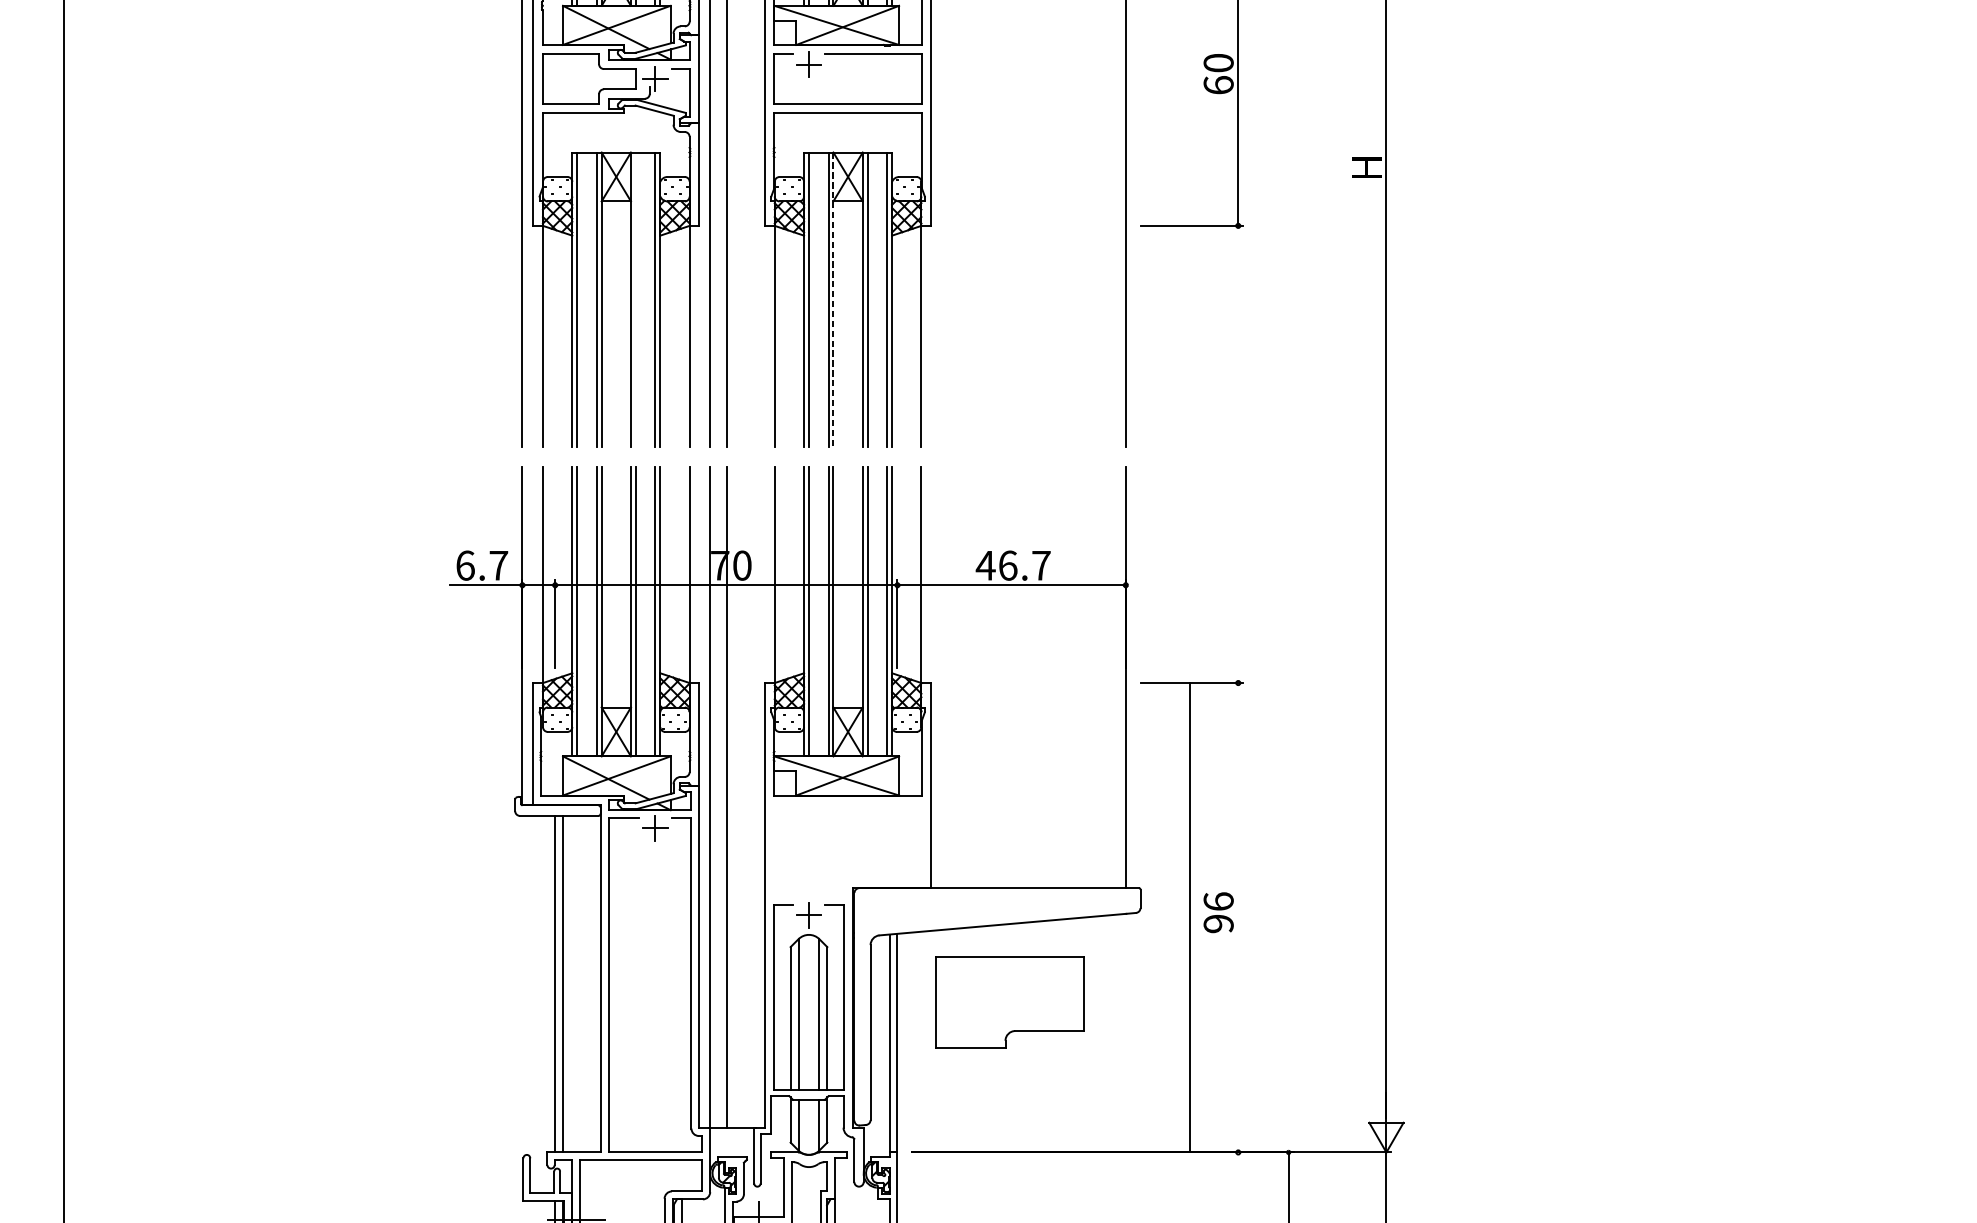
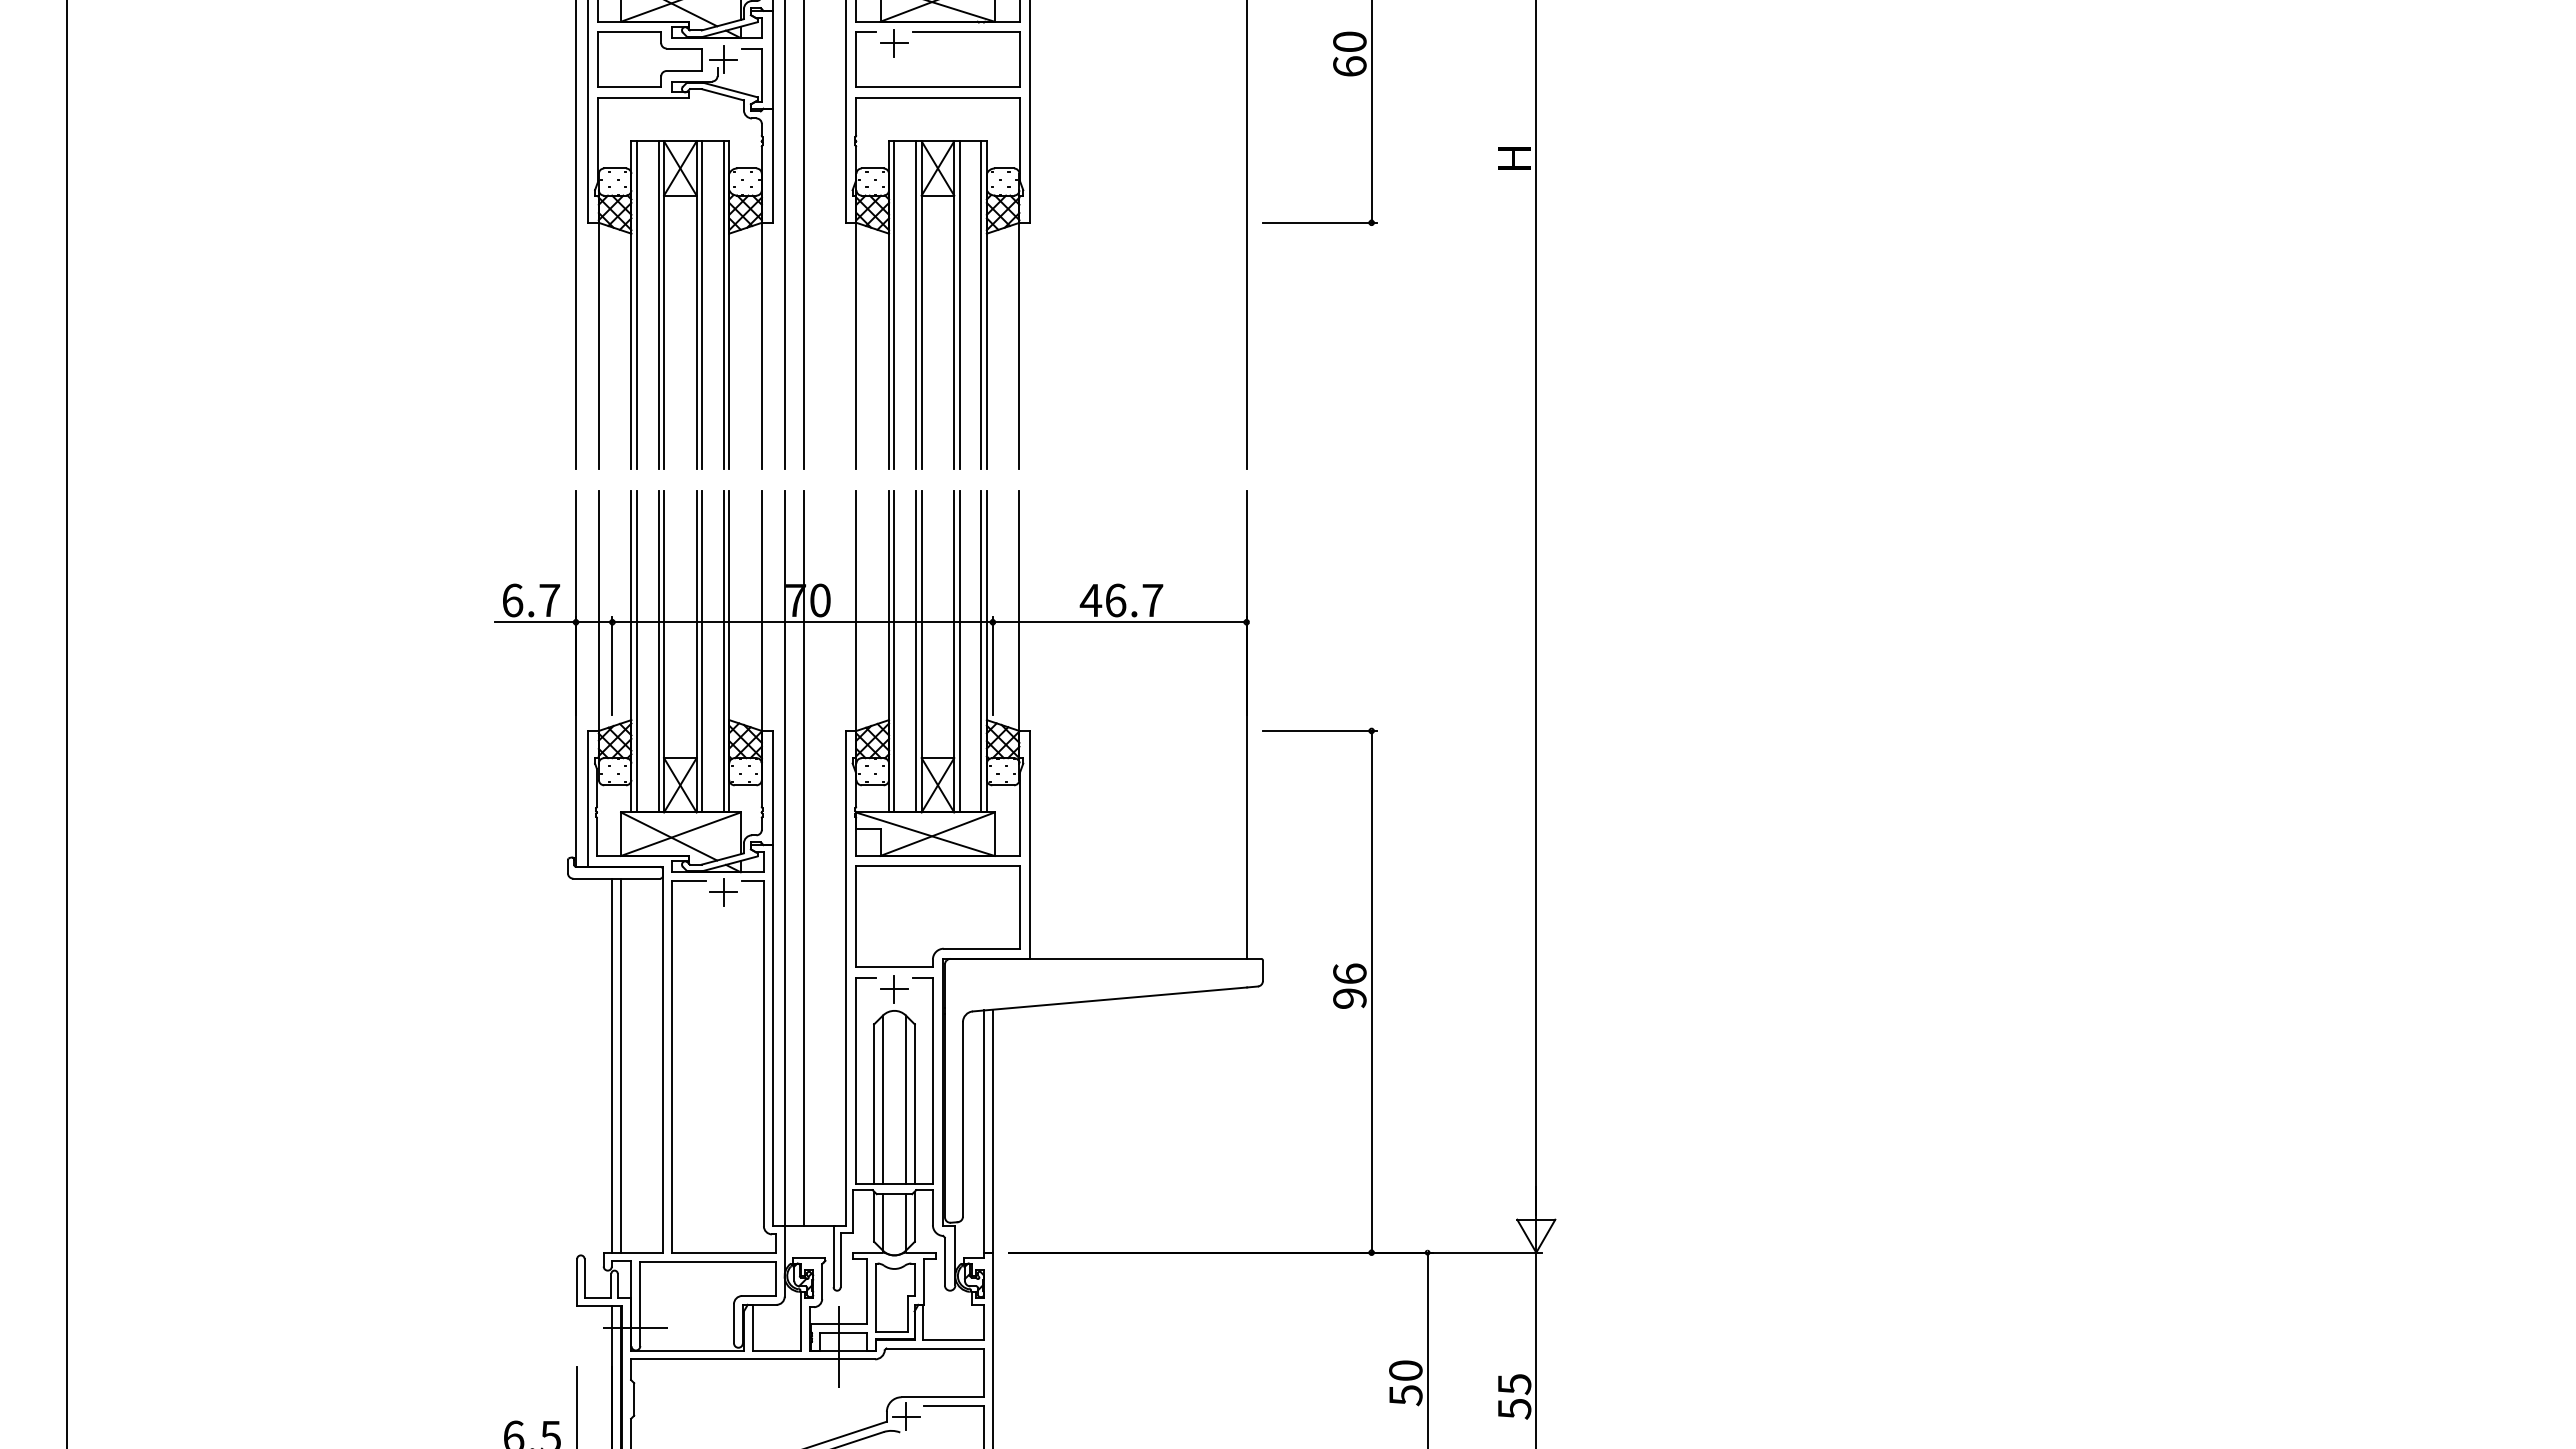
line: (636, 299) -> (702, 304), added
line: (833, 300) -> (921, 305), dashed -> solid
line: (1189, 917) -> (1371, 991), moved
part: (1009, 1002) -> (937, 916), moved

